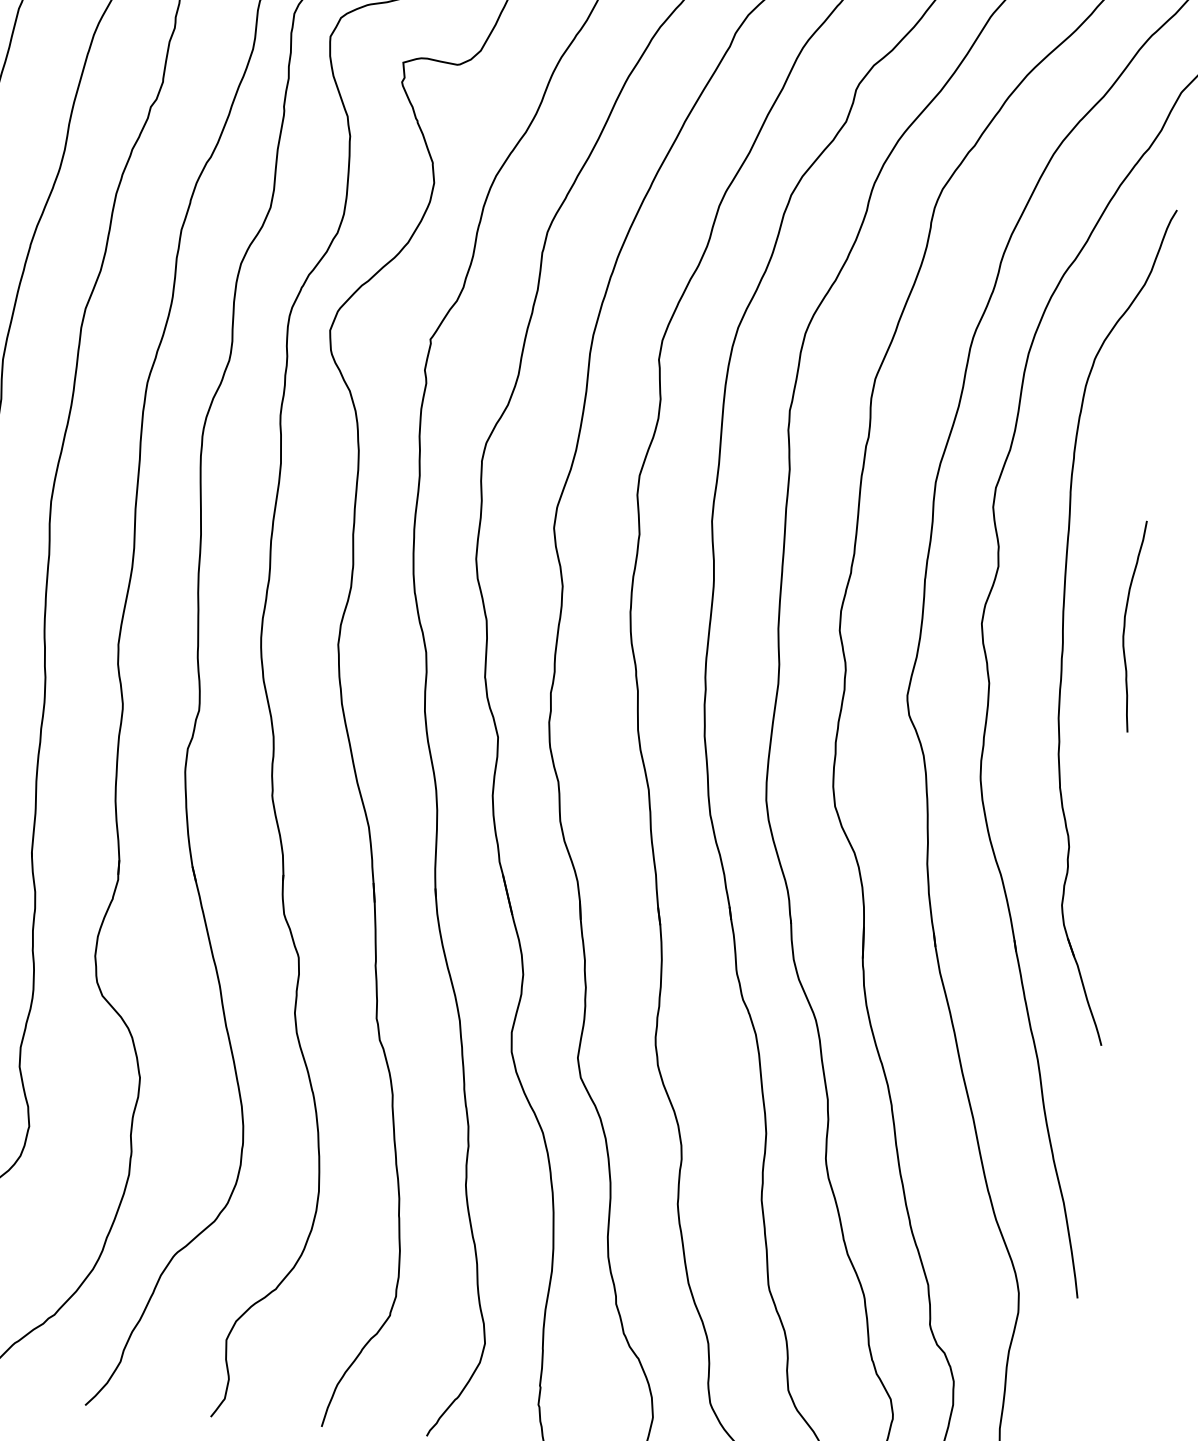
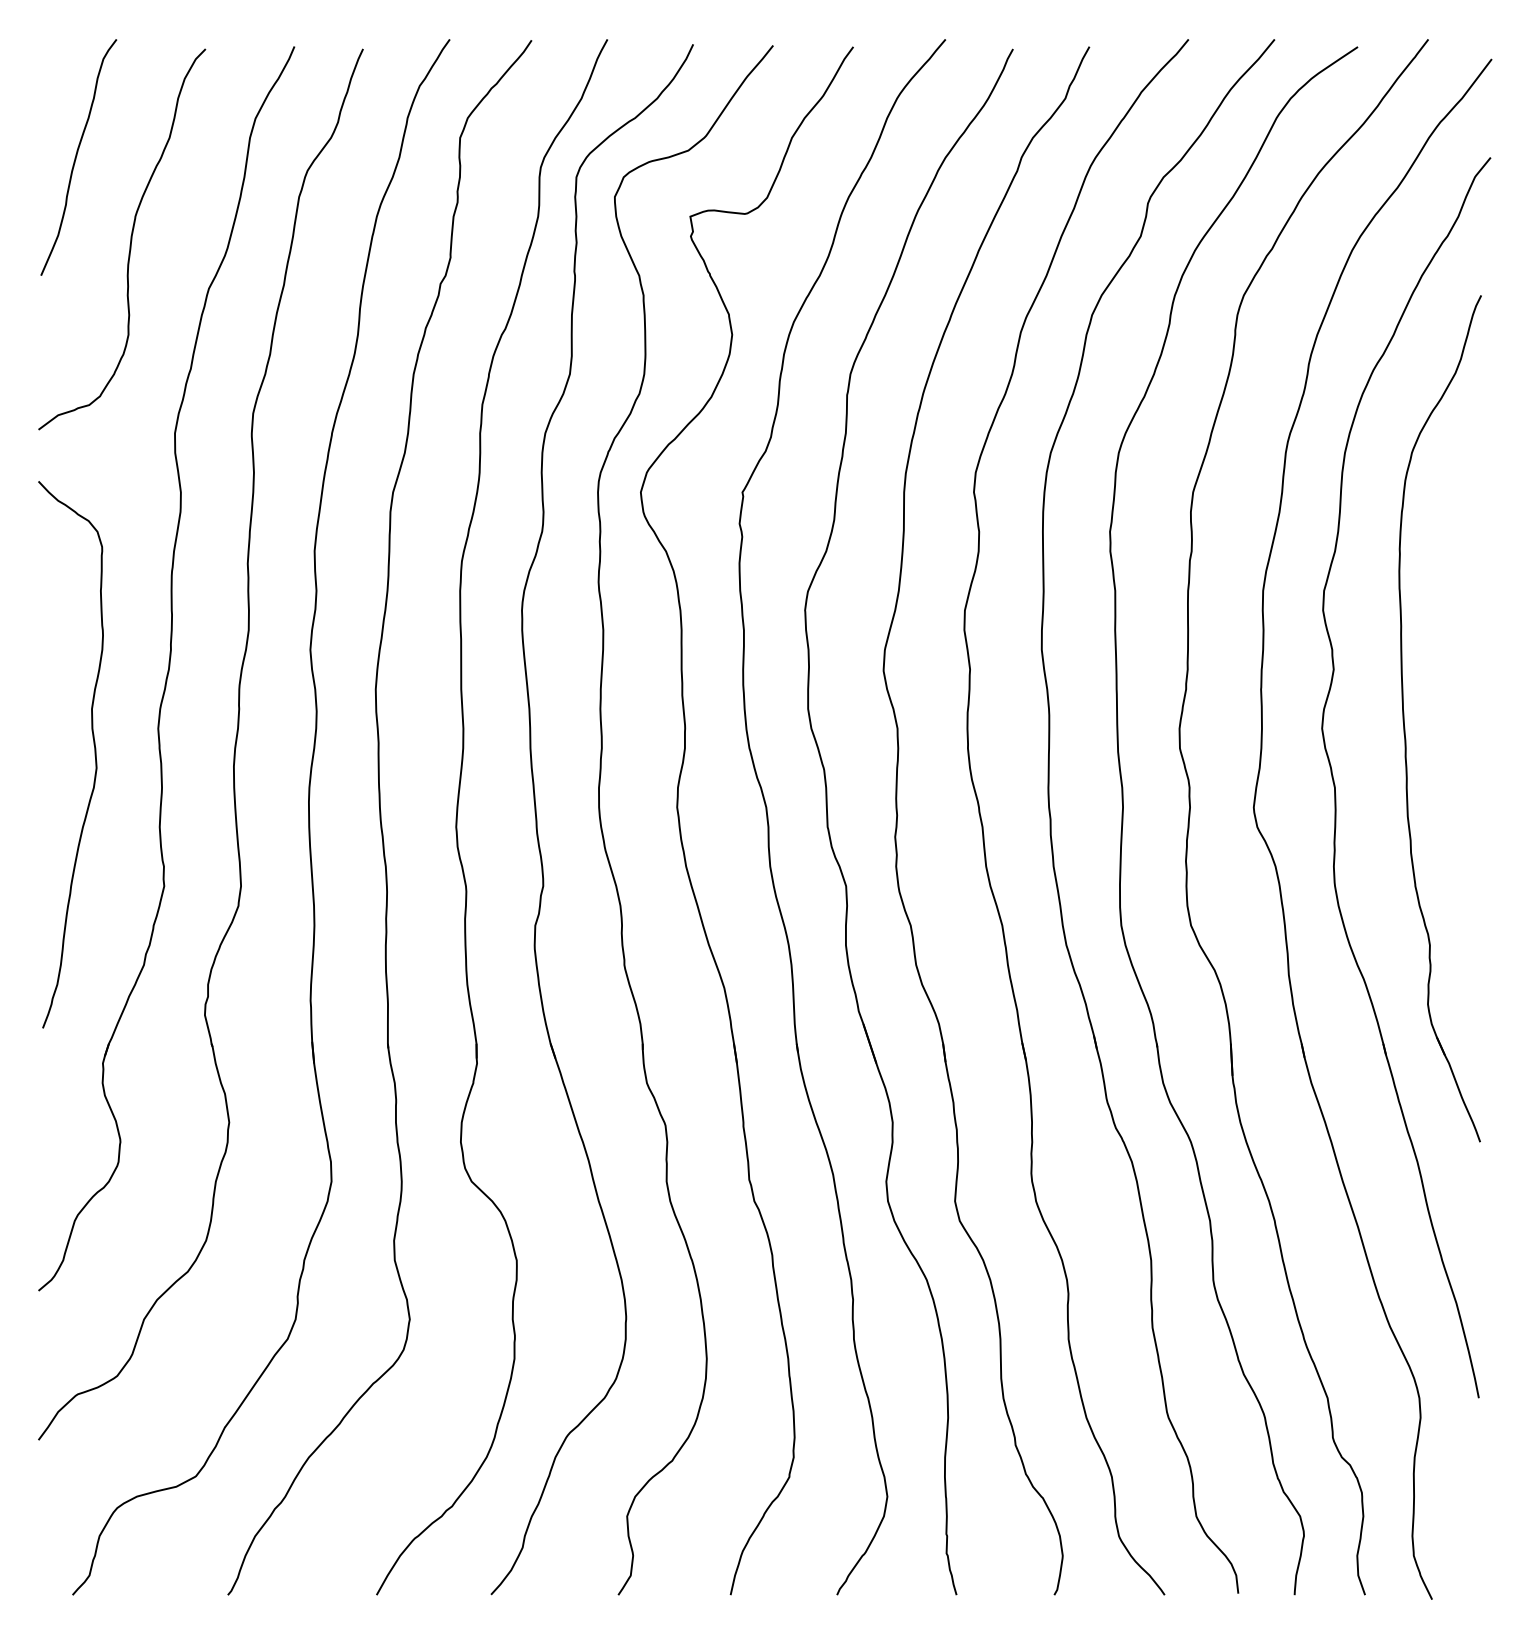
curve: (1125, 625) -> (1466, 717), removed

